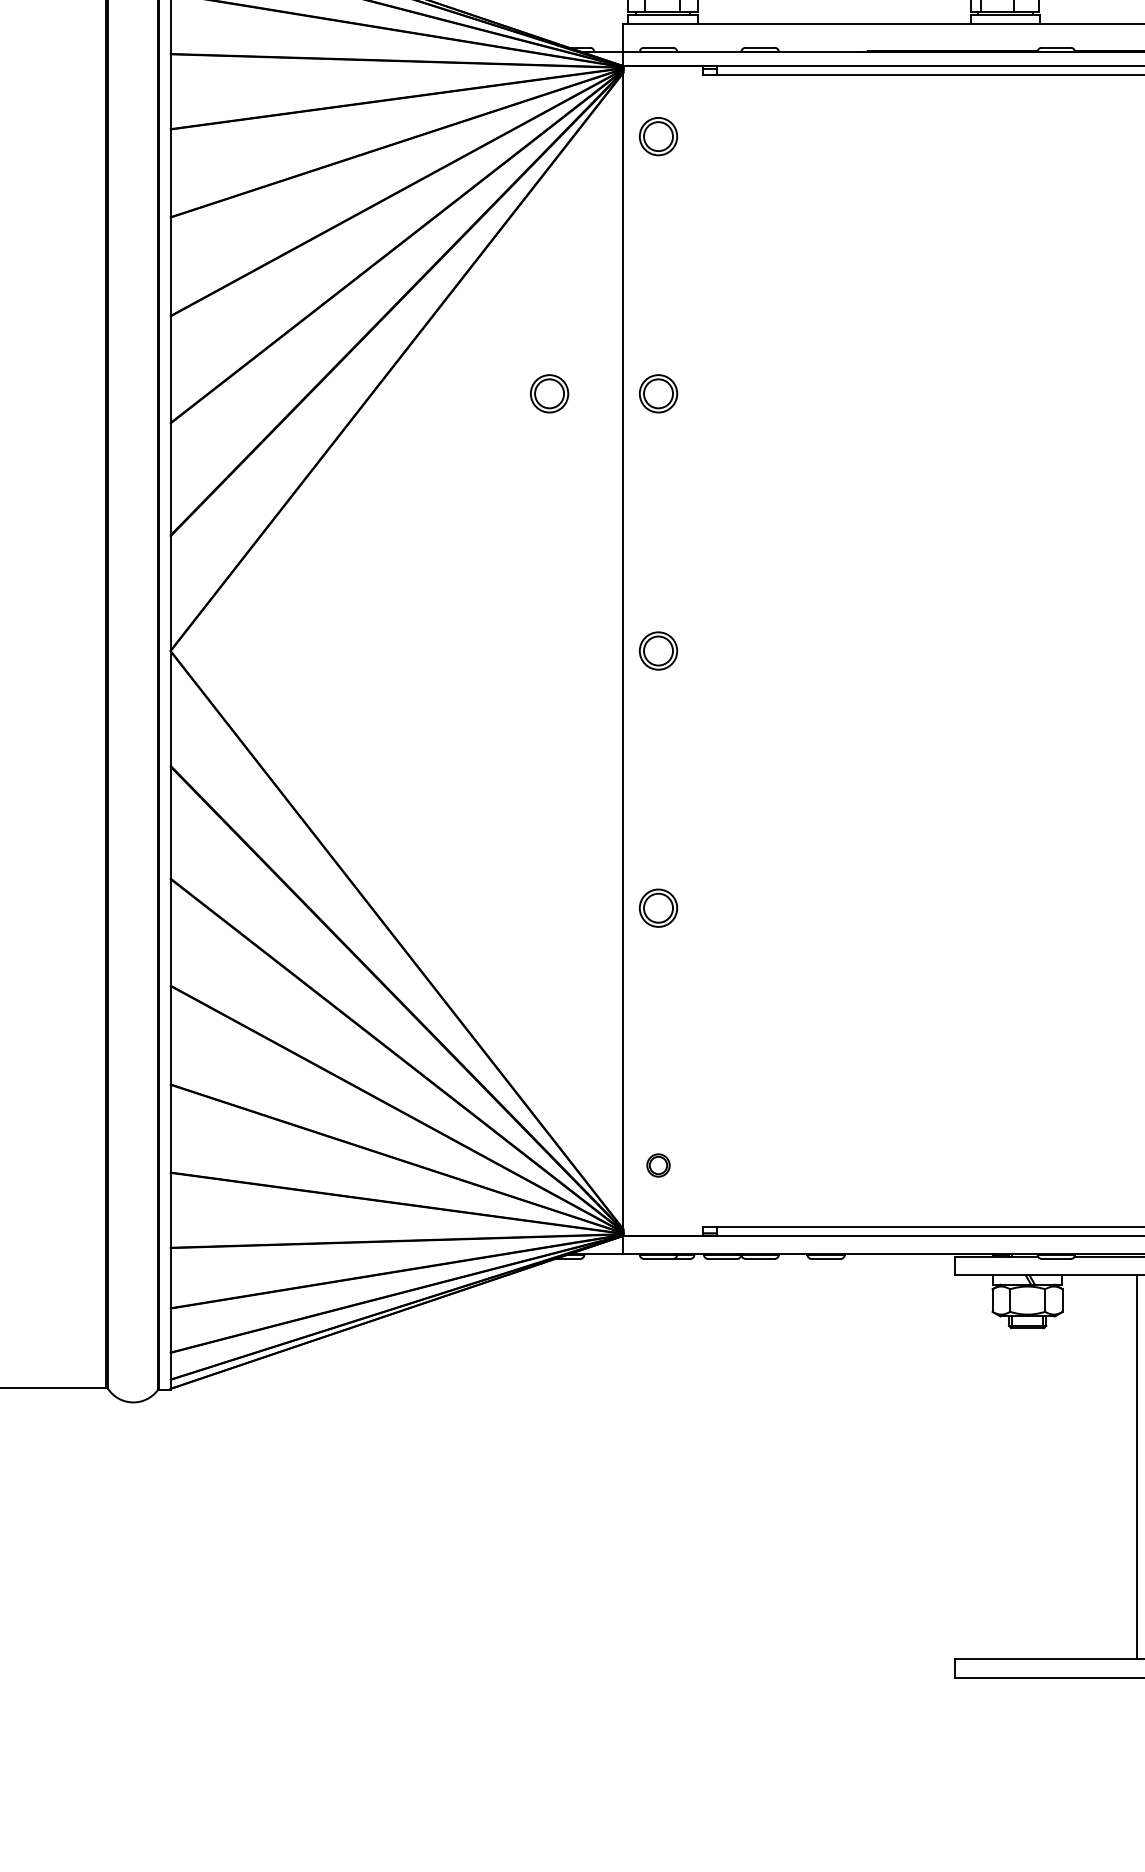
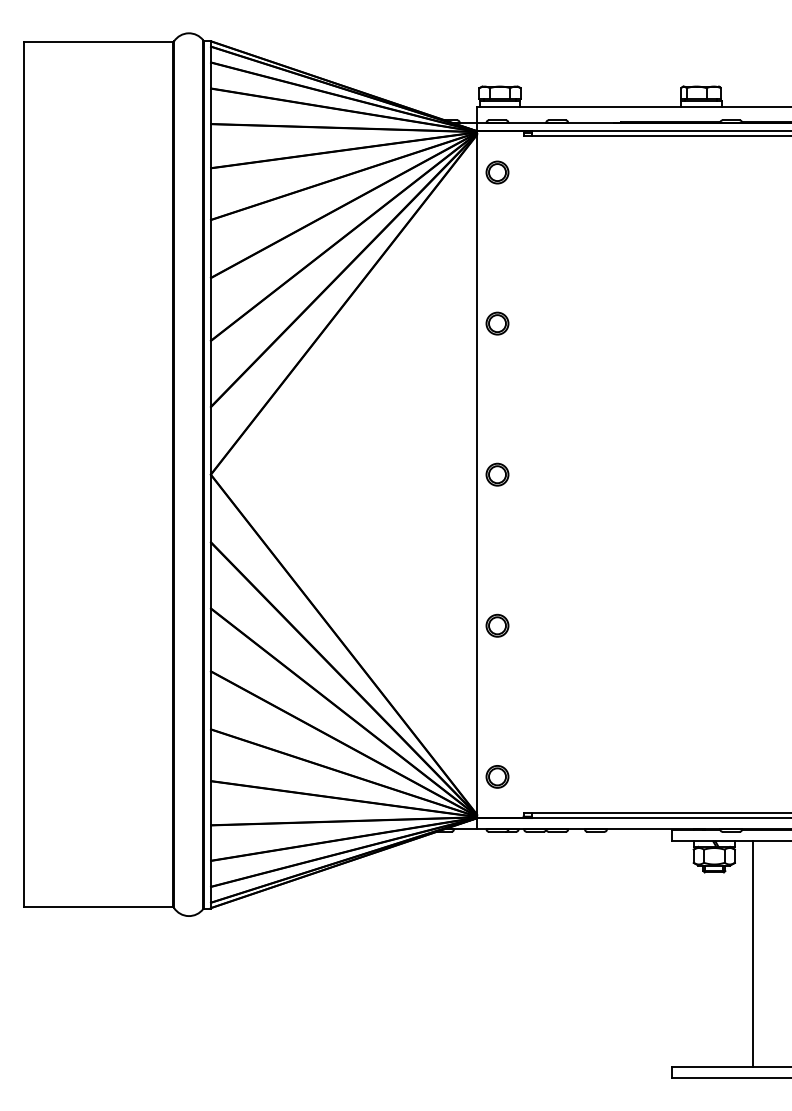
part: (549, 393) -> (433, 323), removed
part: (658, 1164) -> (497, 776), size x1.67
line: (1136, 1466) -> (752, 953), moved

